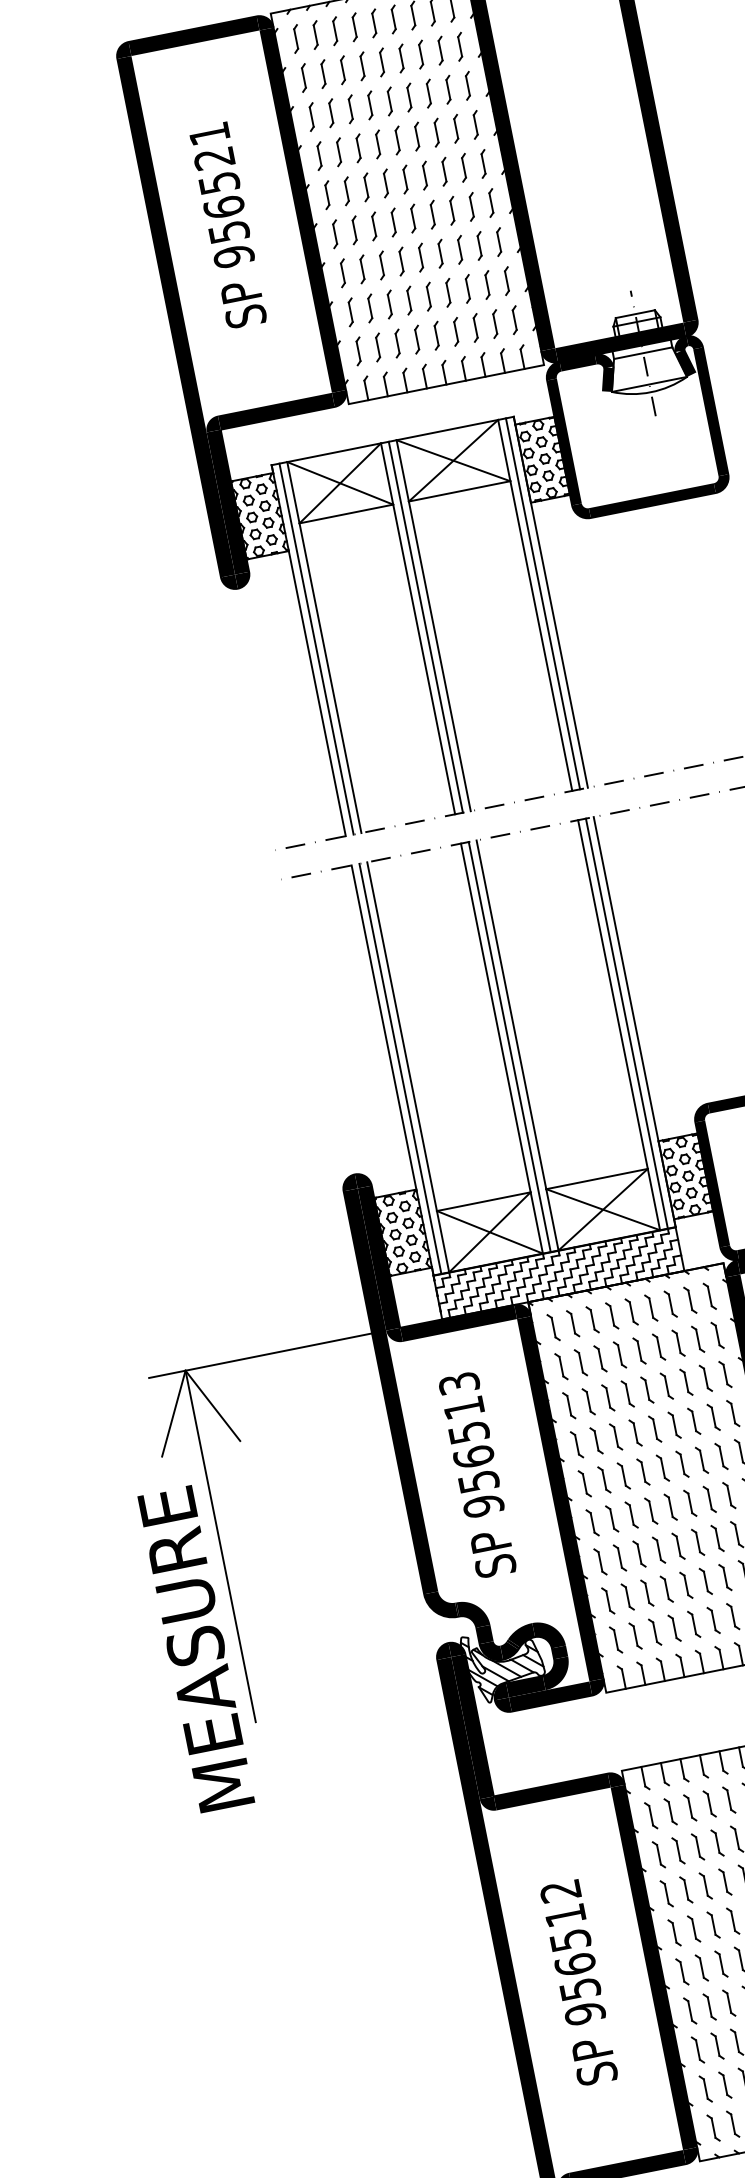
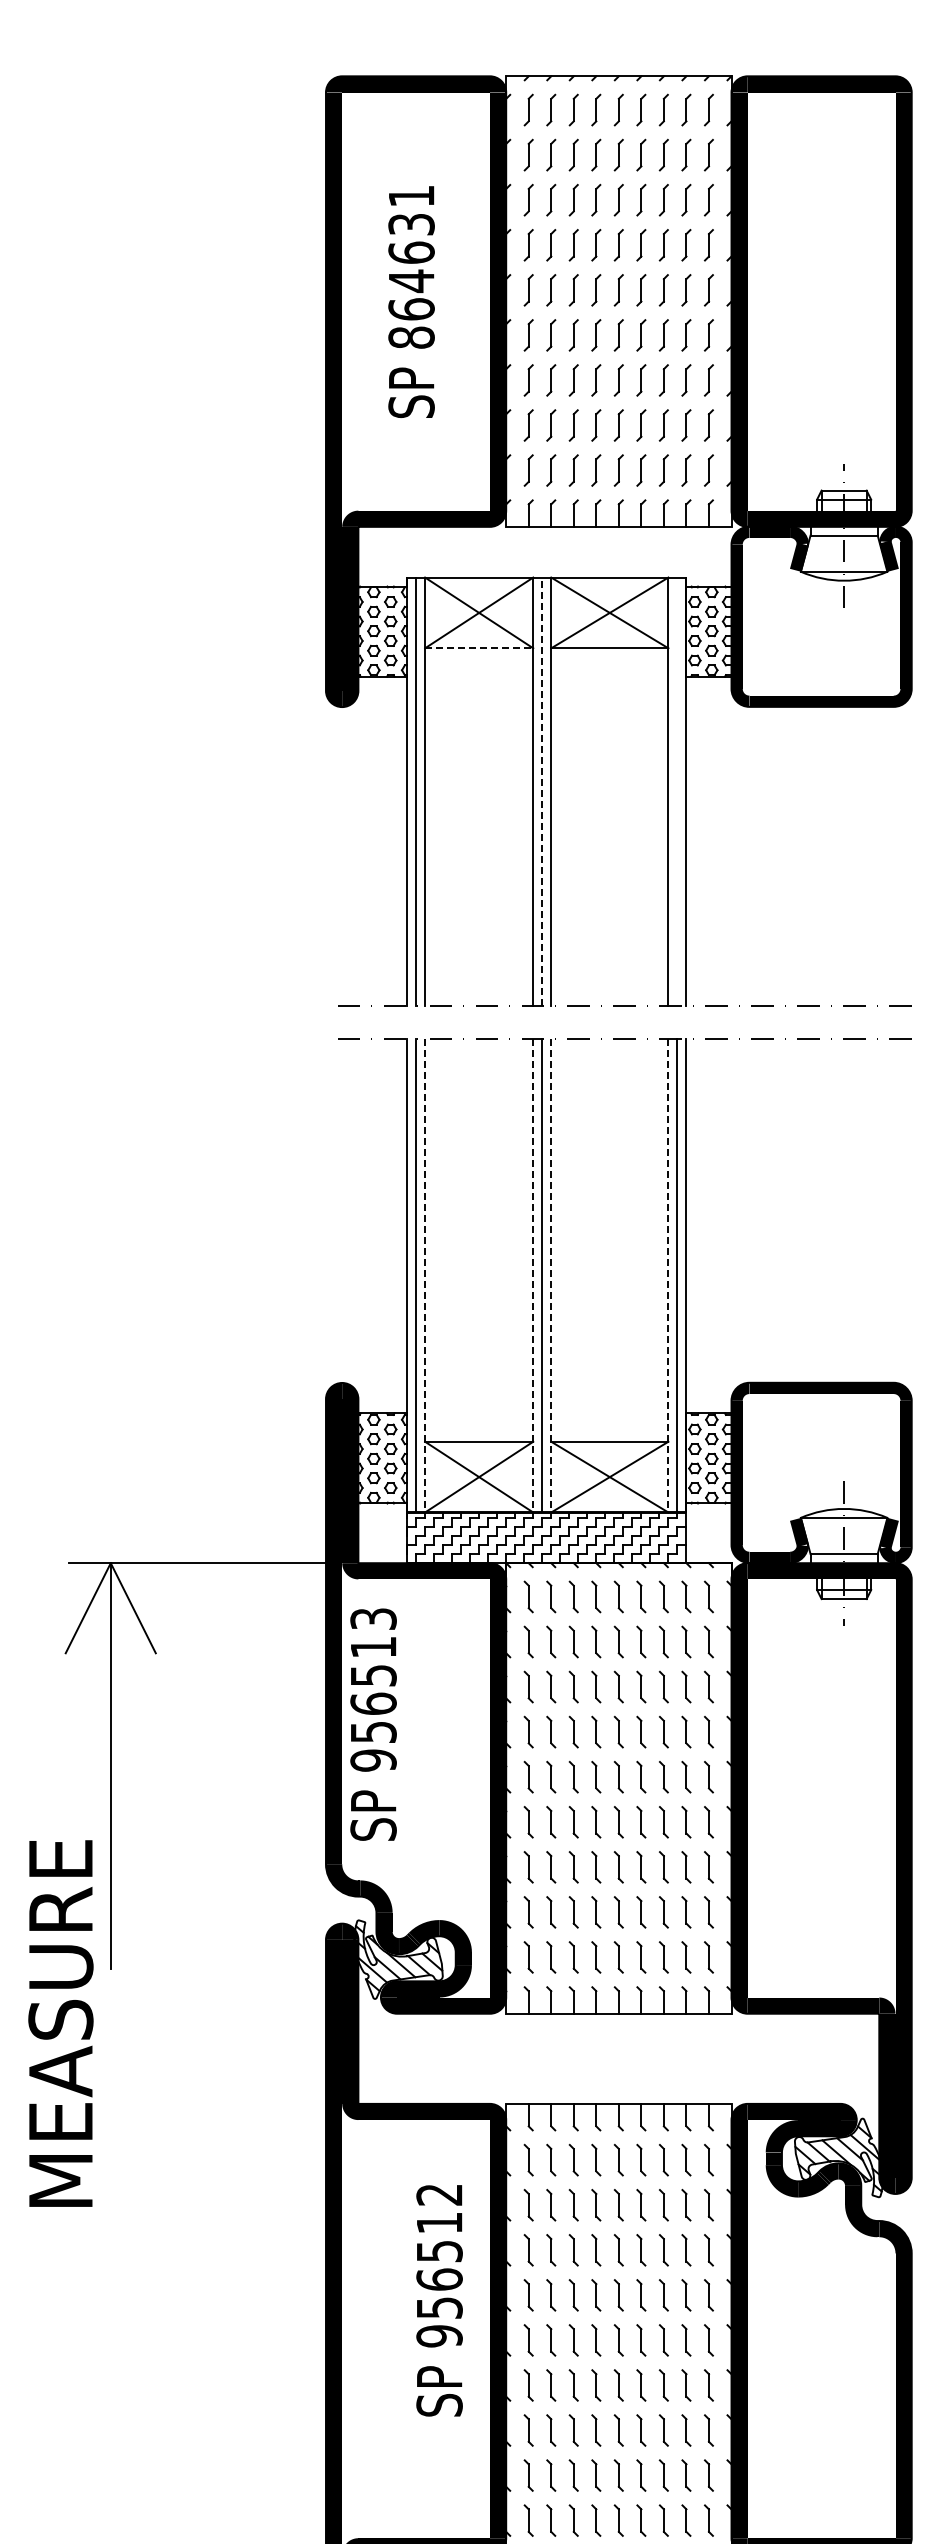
text: (224, 207) -> (411, 281), 956521 -> 864631
line: (346, 514) -> (479, 648), solid -> dashed
line: (543, 603) -> (677, 791), removed
line: (426, 627) -> (542, 791), solid -> dashed
line: (619, 1024) -> (668, 1275), solid -> dashed
line: (517, 1045) -> (551, 1275), solid -> dashed
line: (502, 1048) -> (533, 1275), solid -> dashed
line: (408, 1066) -> (425, 1275), solid -> dashed
text: (477, 1474) -> (373, 1724), moved
text: (195, 1649) -> (60, 2023), moved
text: (578, 1982) -> (439, 2300), moved

